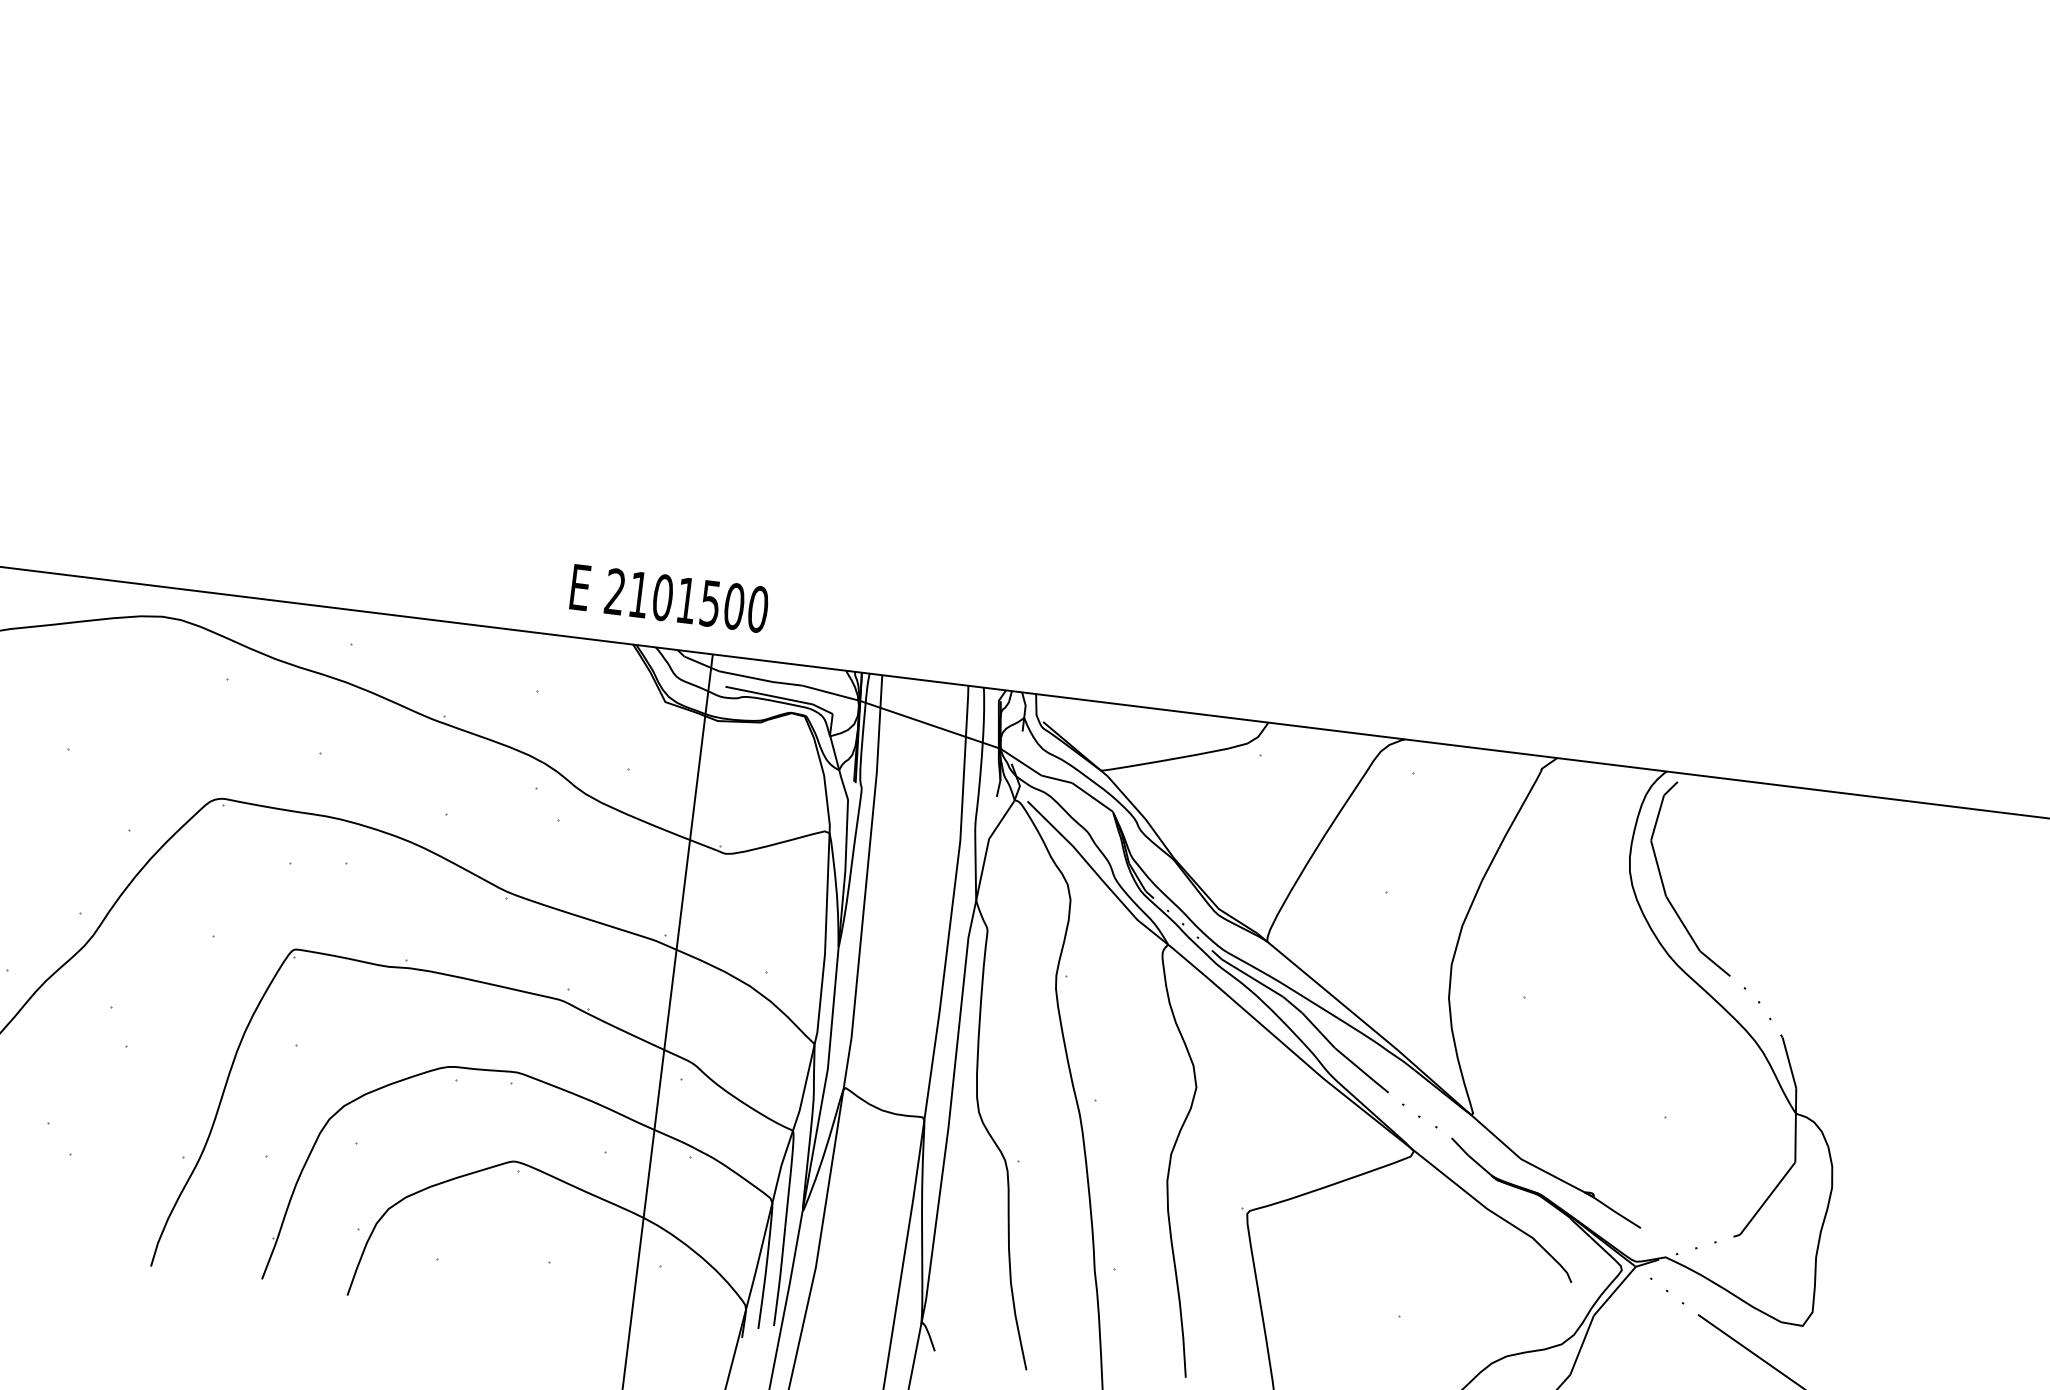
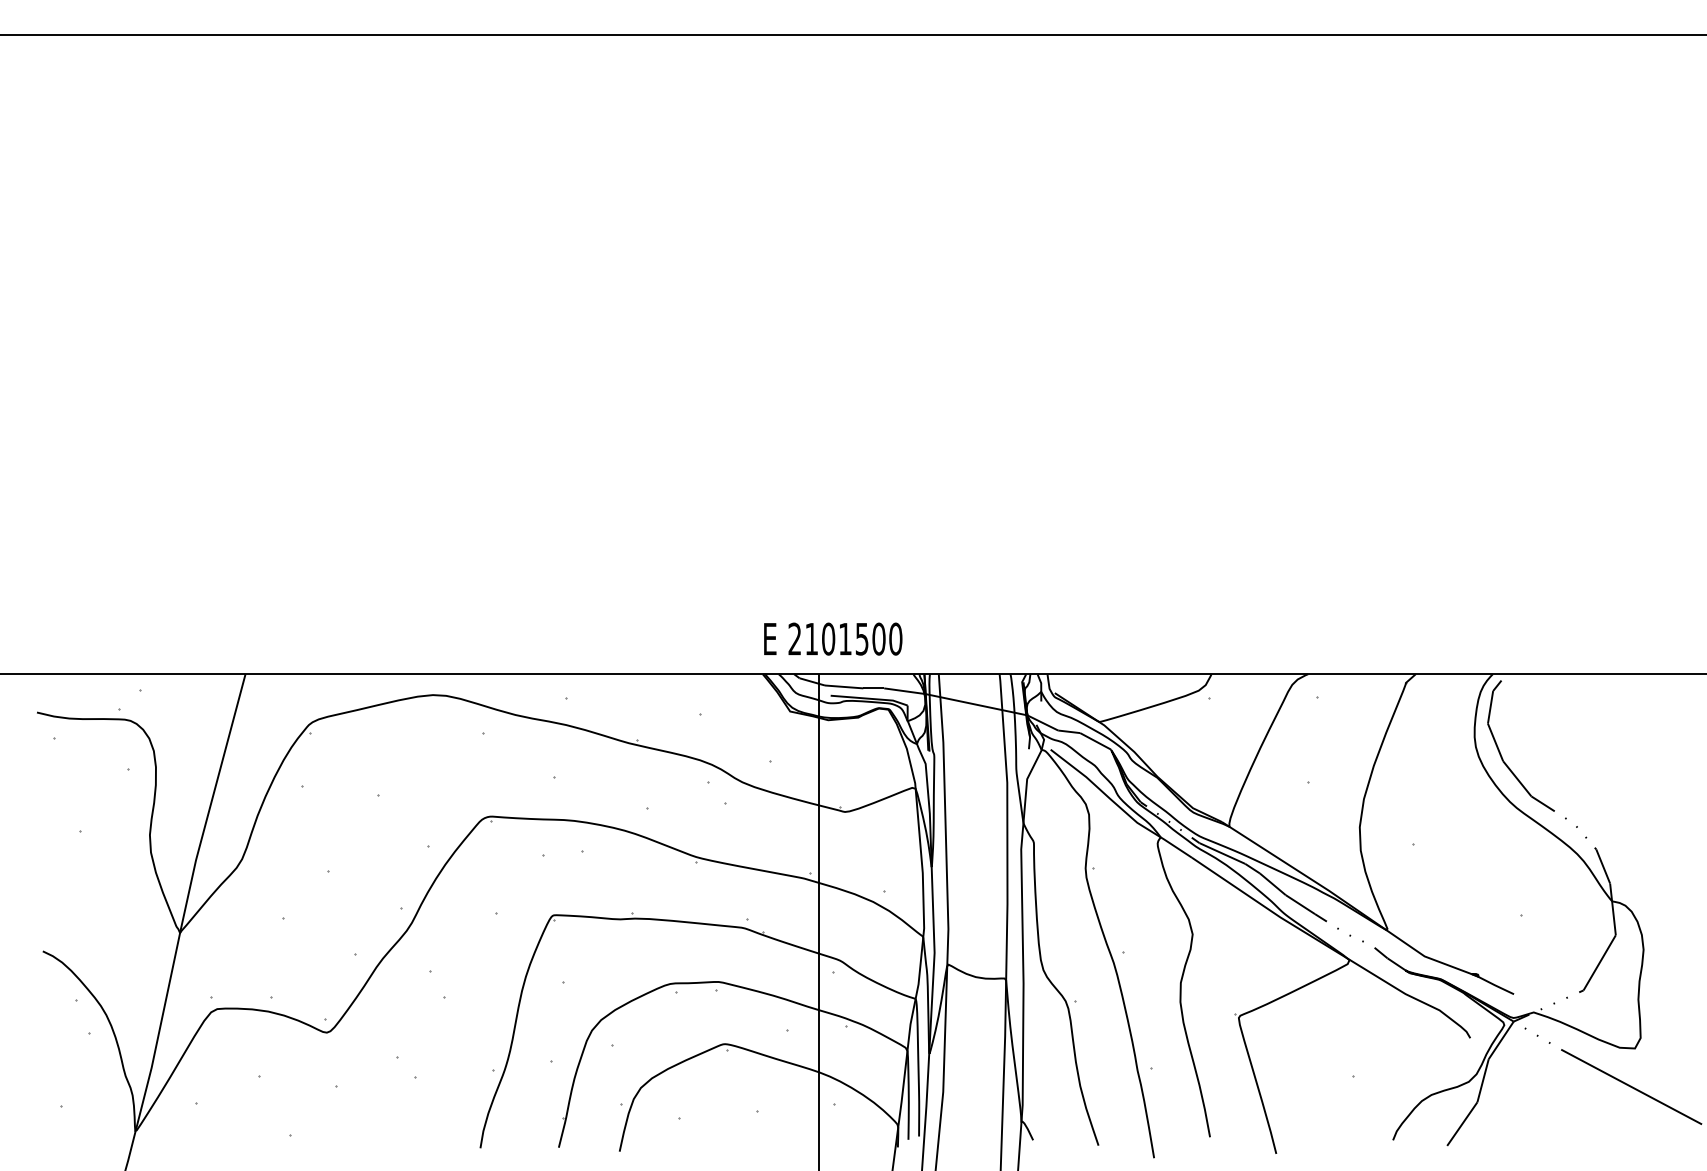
text: (670, 597) -> (833, 638), moved

